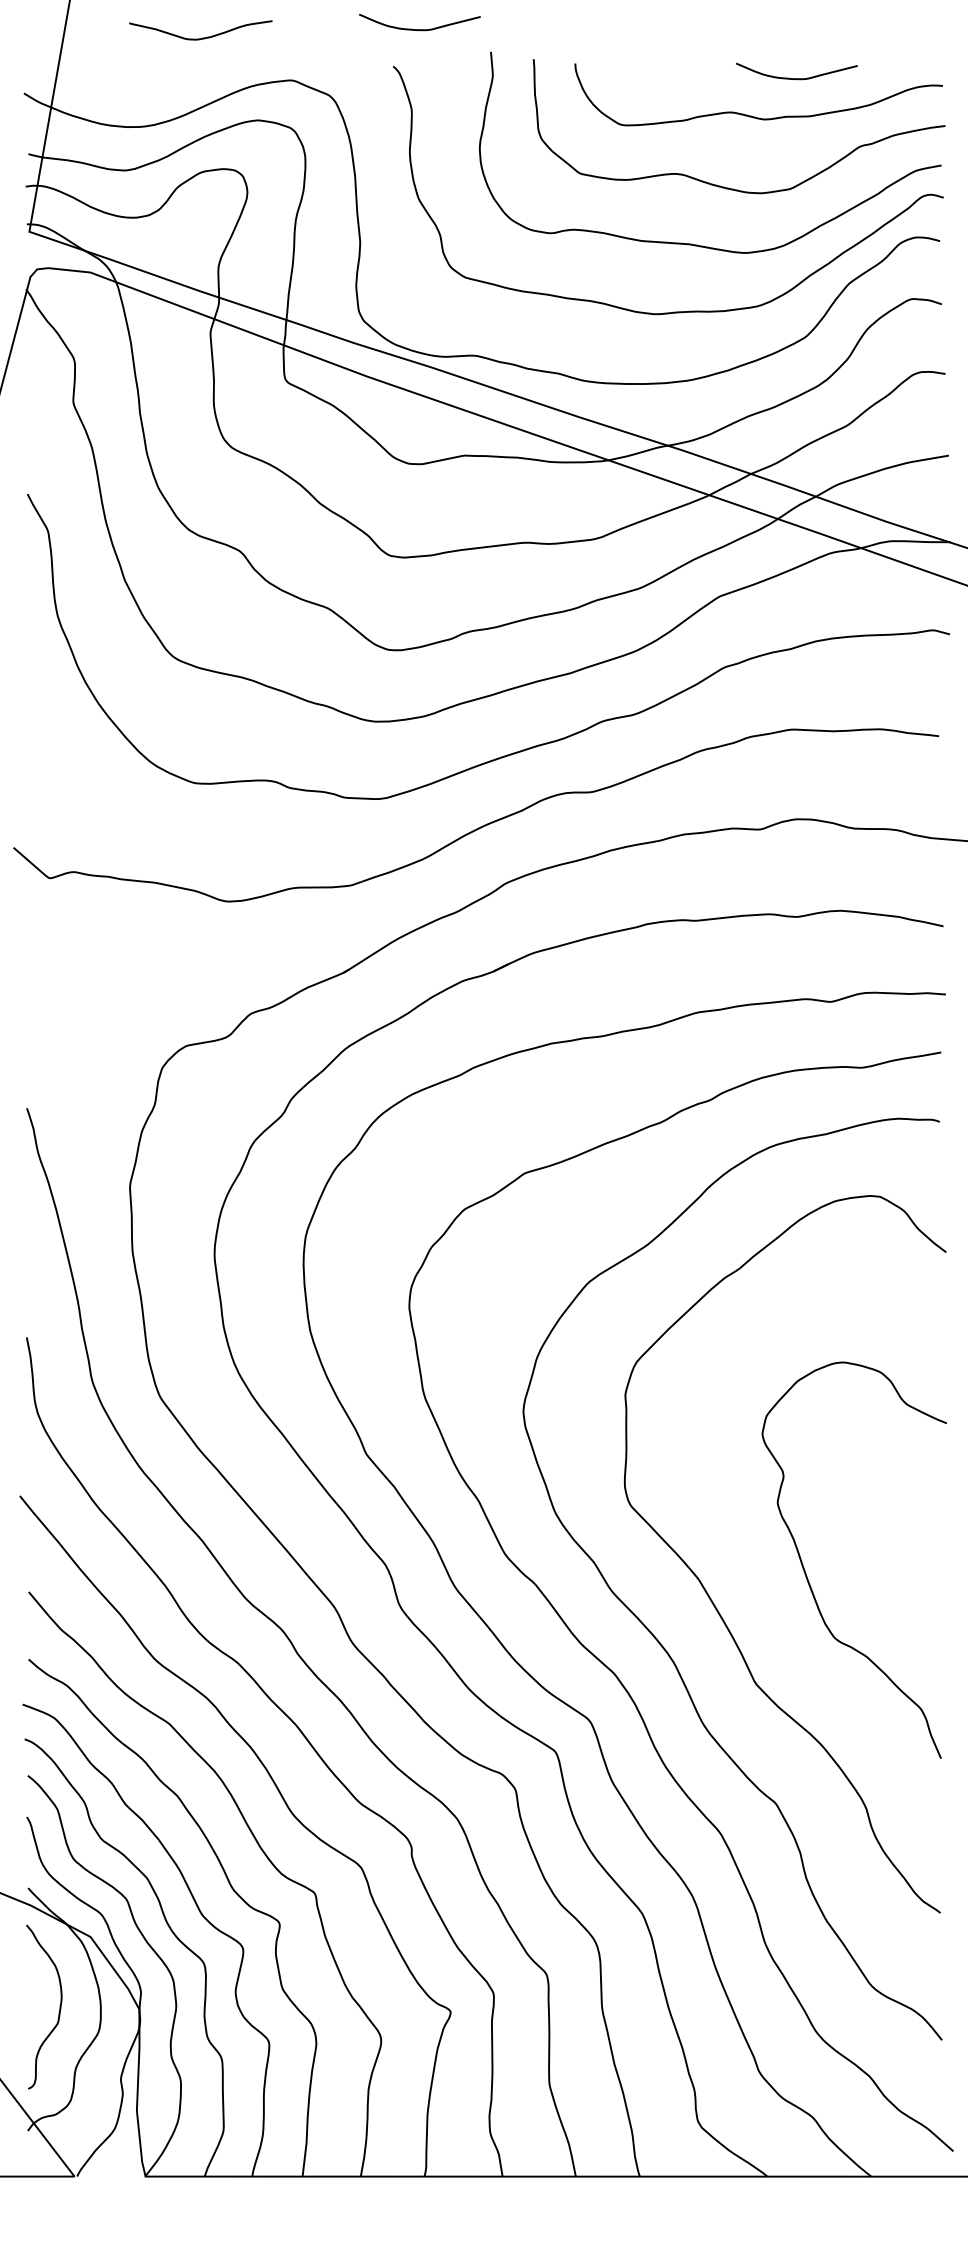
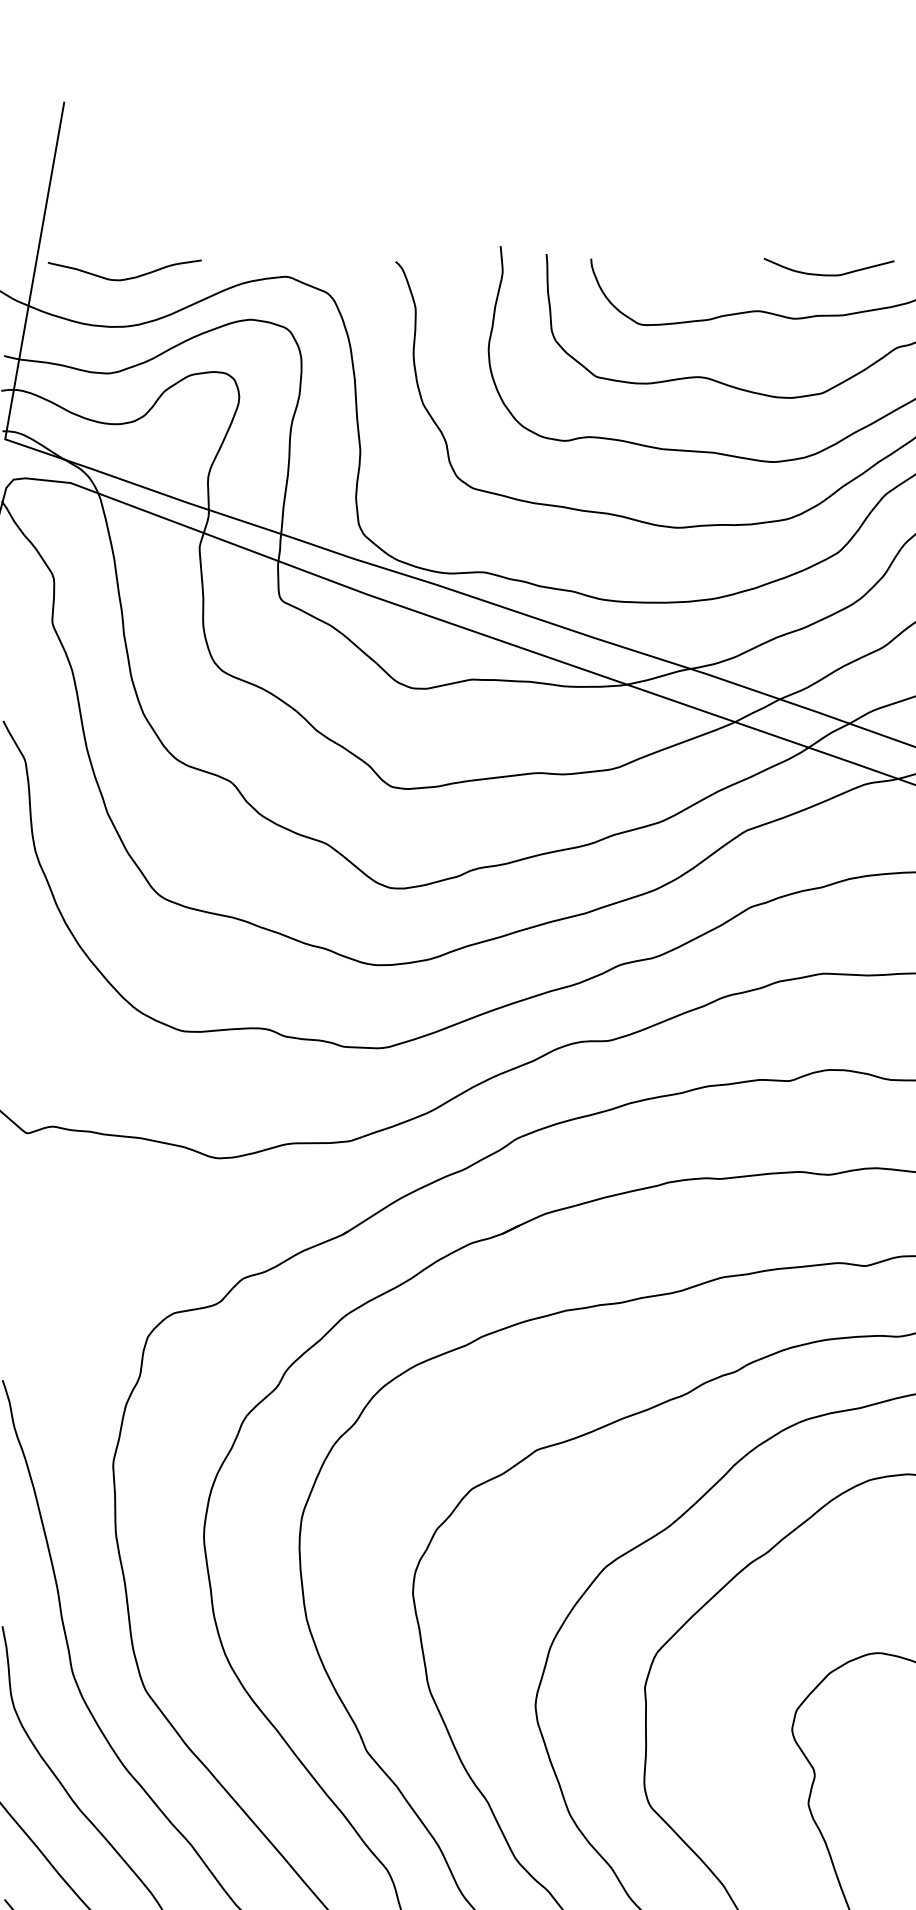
curve: (419, 29) -> (423, 222), removed
curve: (202, 37) -> (126, 277), moved

